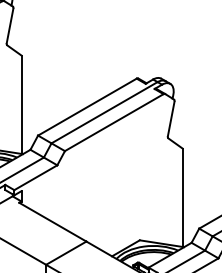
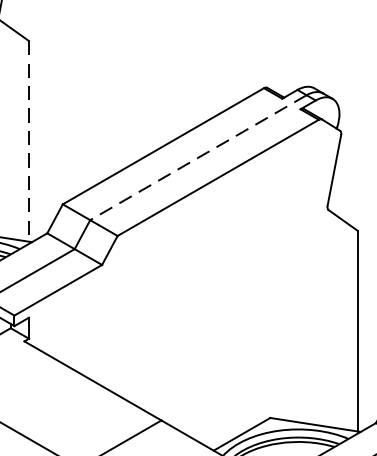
line: (21, 105) -> (28, 142), solid -> dashed
line: (104, 112) -> (198, 157), solid -> dashed

